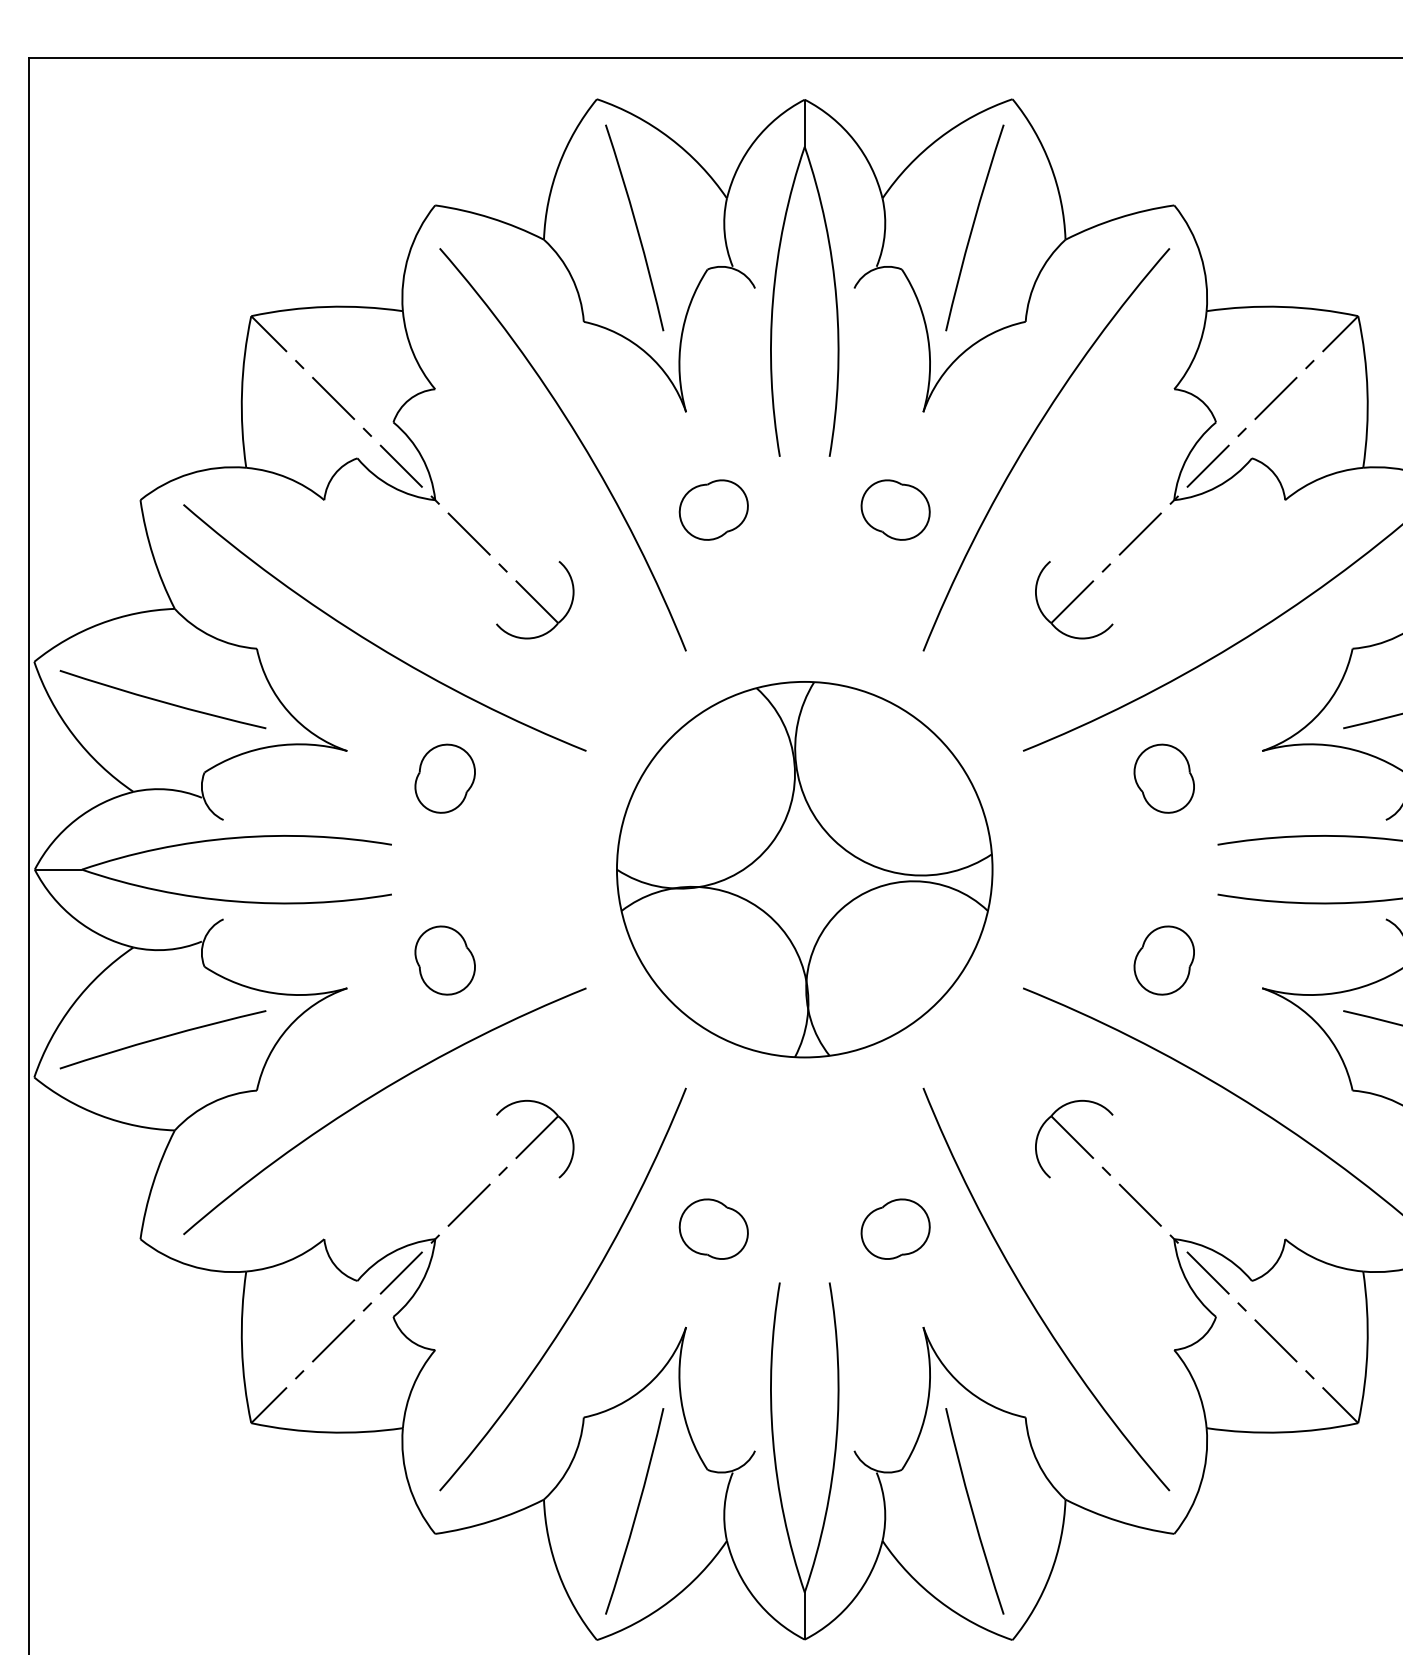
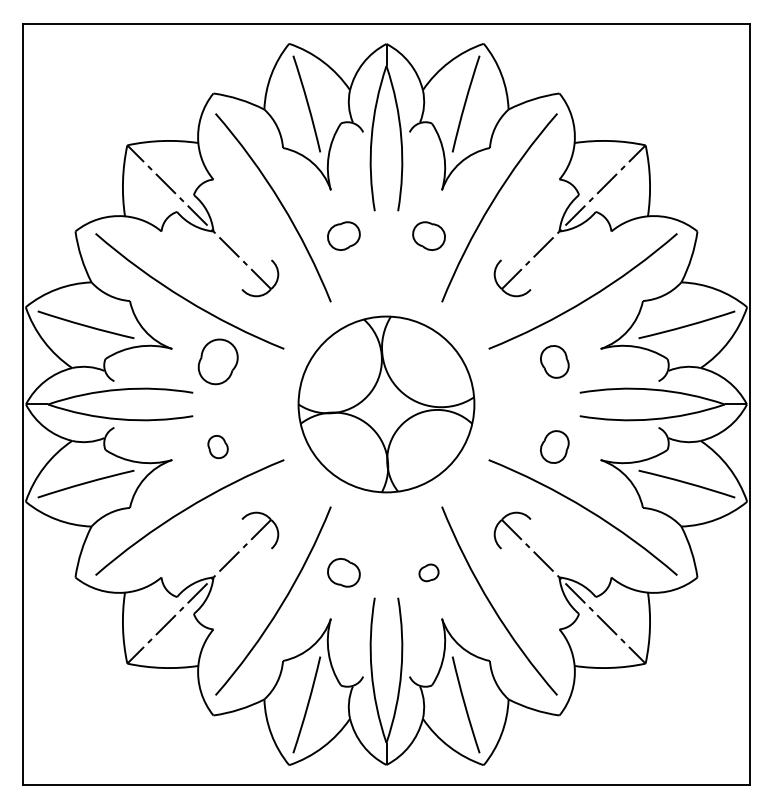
part: (443, 777) -> (217, 361), size x1.4
part: (443, 959) -> (217, 446), size x0.7
part: (894, 1228) -> (428, 572), size x0.6

